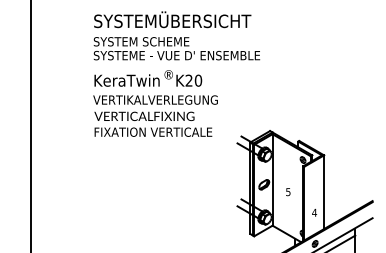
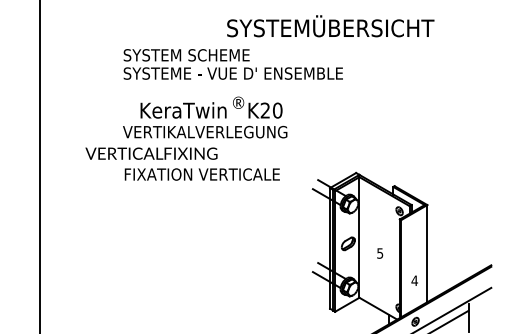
text: (172, 19) -> (330, 26), moved
text: (148, 78) -> (211, 107), moved
text: (144, 116) -> (151, 153), moved

